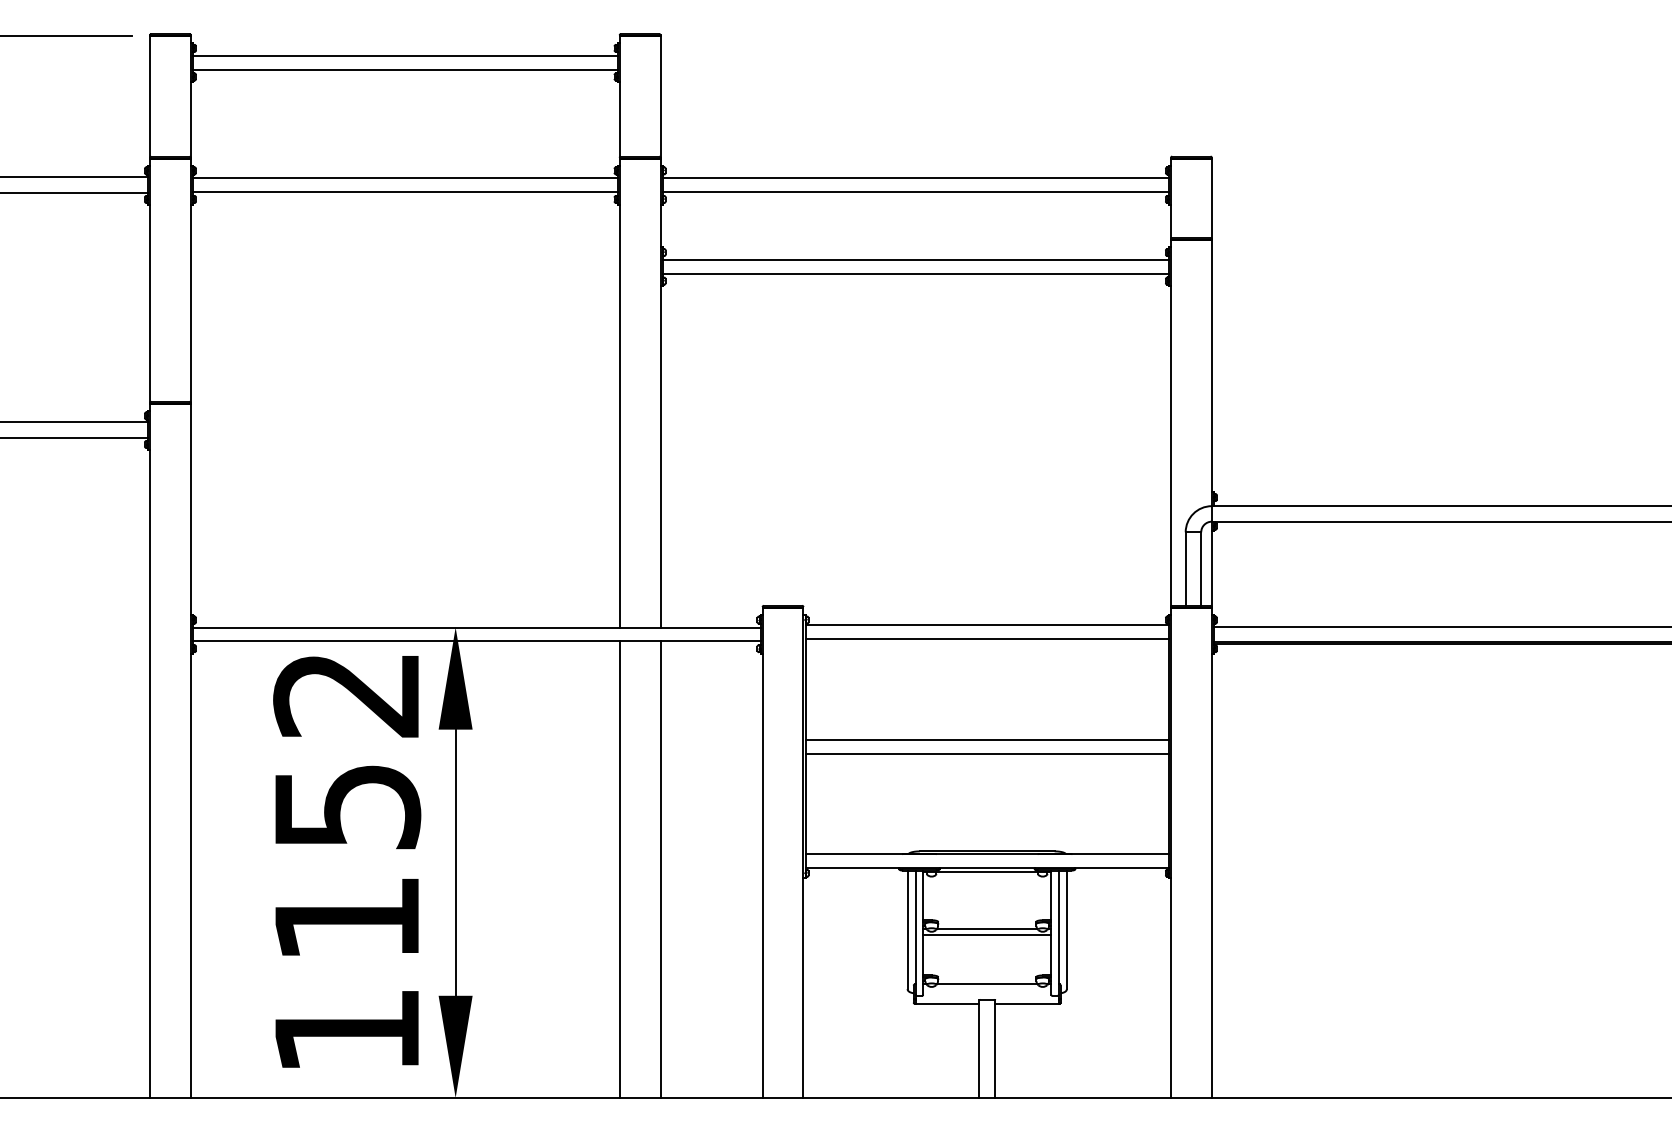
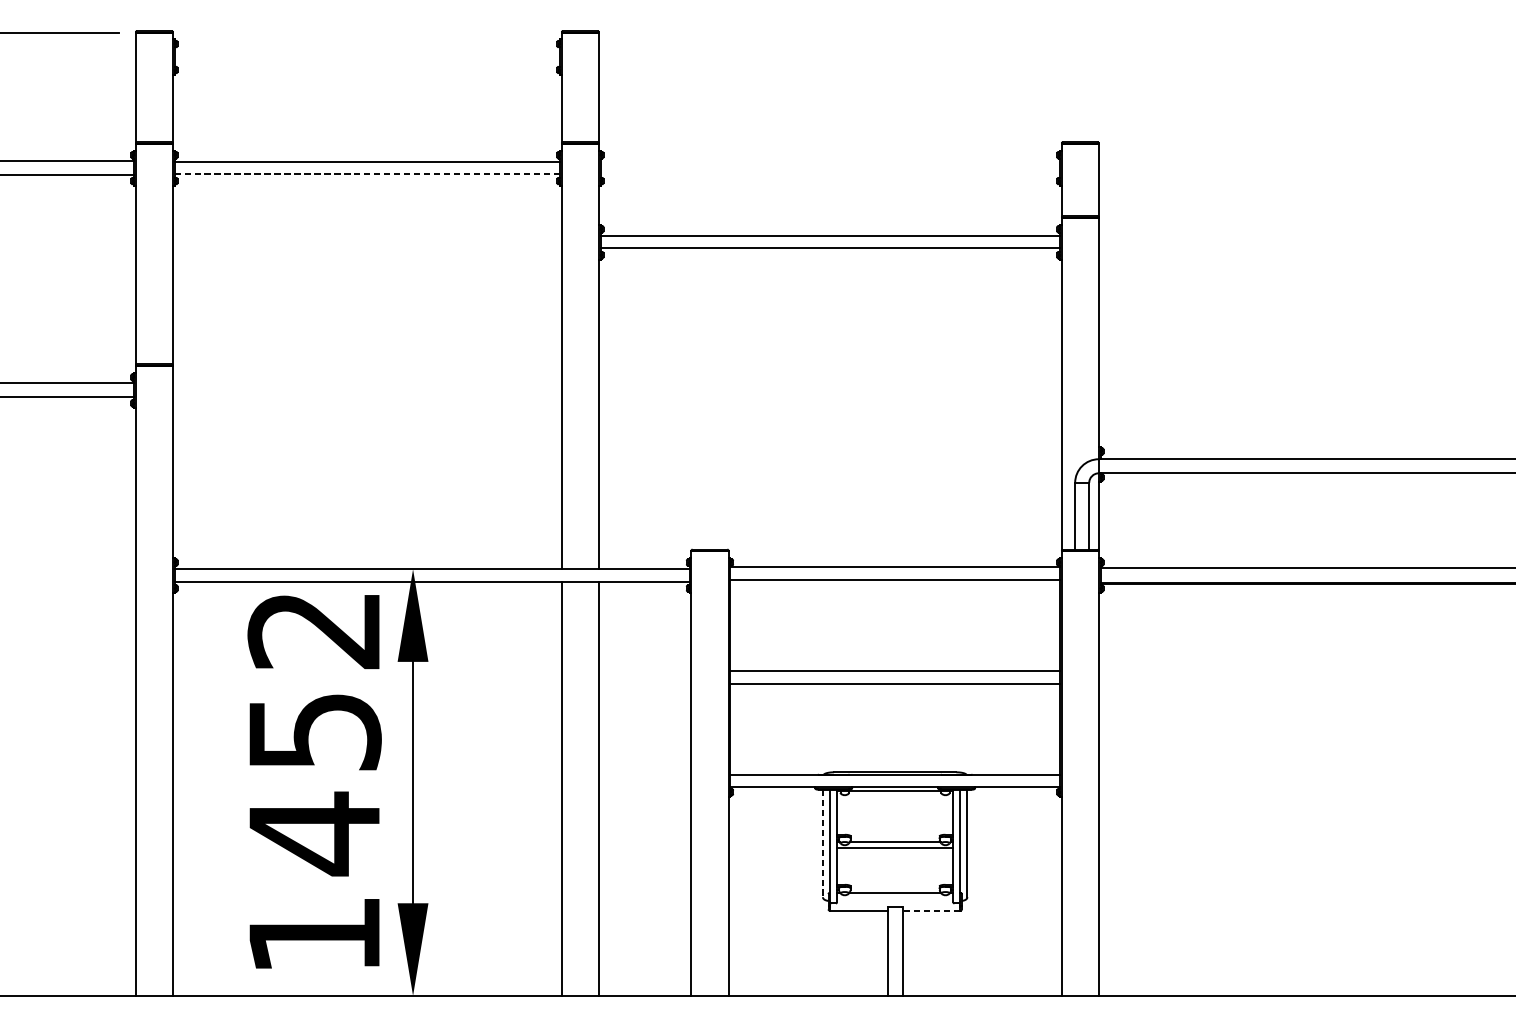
line: (404, 55) -> (366, 50), removed
line: (404, 69) -> (366, 63), removed
line: (915, 178) -> (830, 162), removed
line: (404, 192) -> (366, 174), solid -> dashed
line: (915, 192) -> (830, 174), removed
text: (346, 919) -> (314, 834), 1152 -> 1452
line: (907, 930) -> (822, 844), solid -> dashed
line: (1027, 1003) -> (931, 910), solid -> dashed

